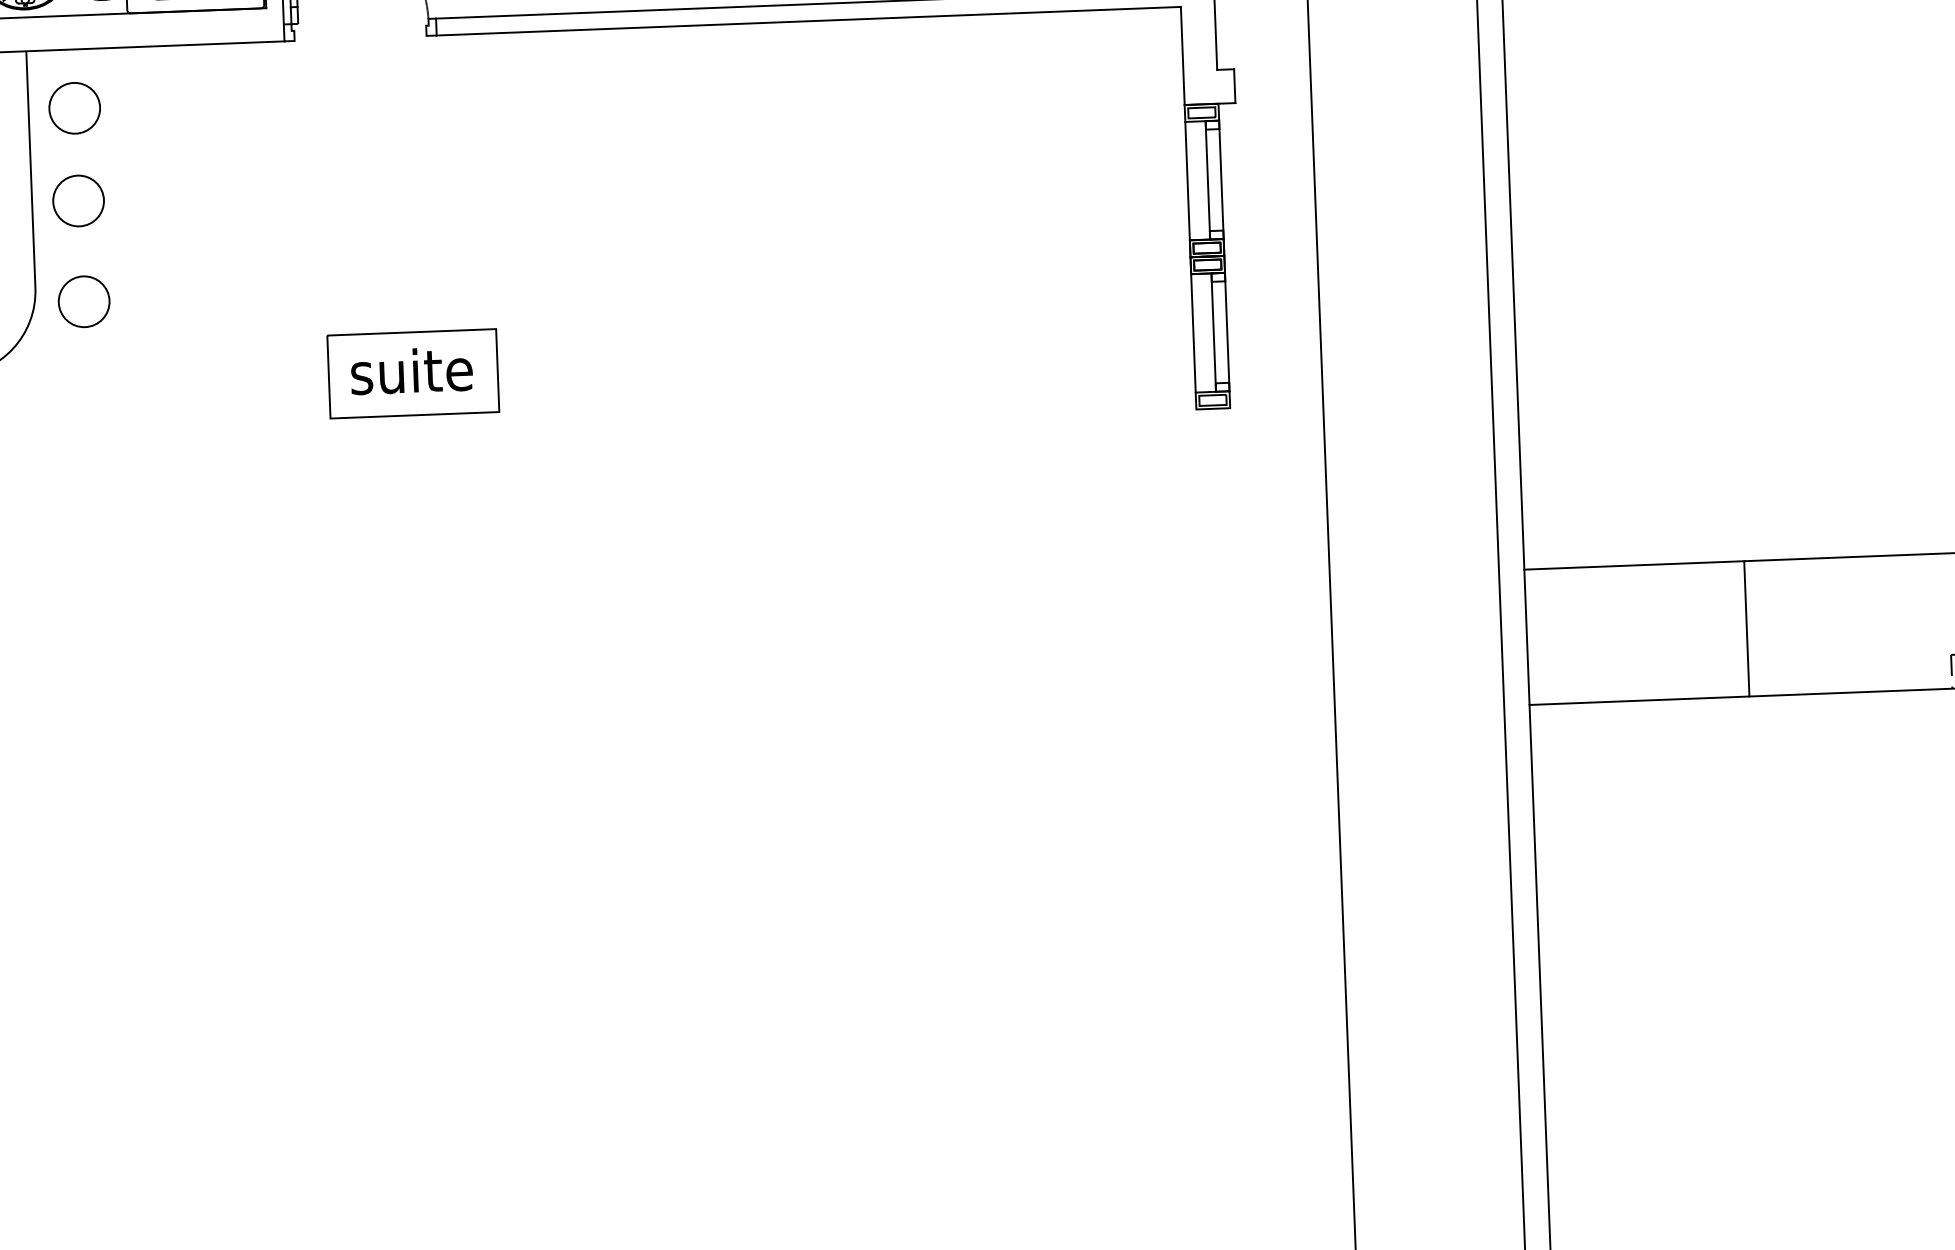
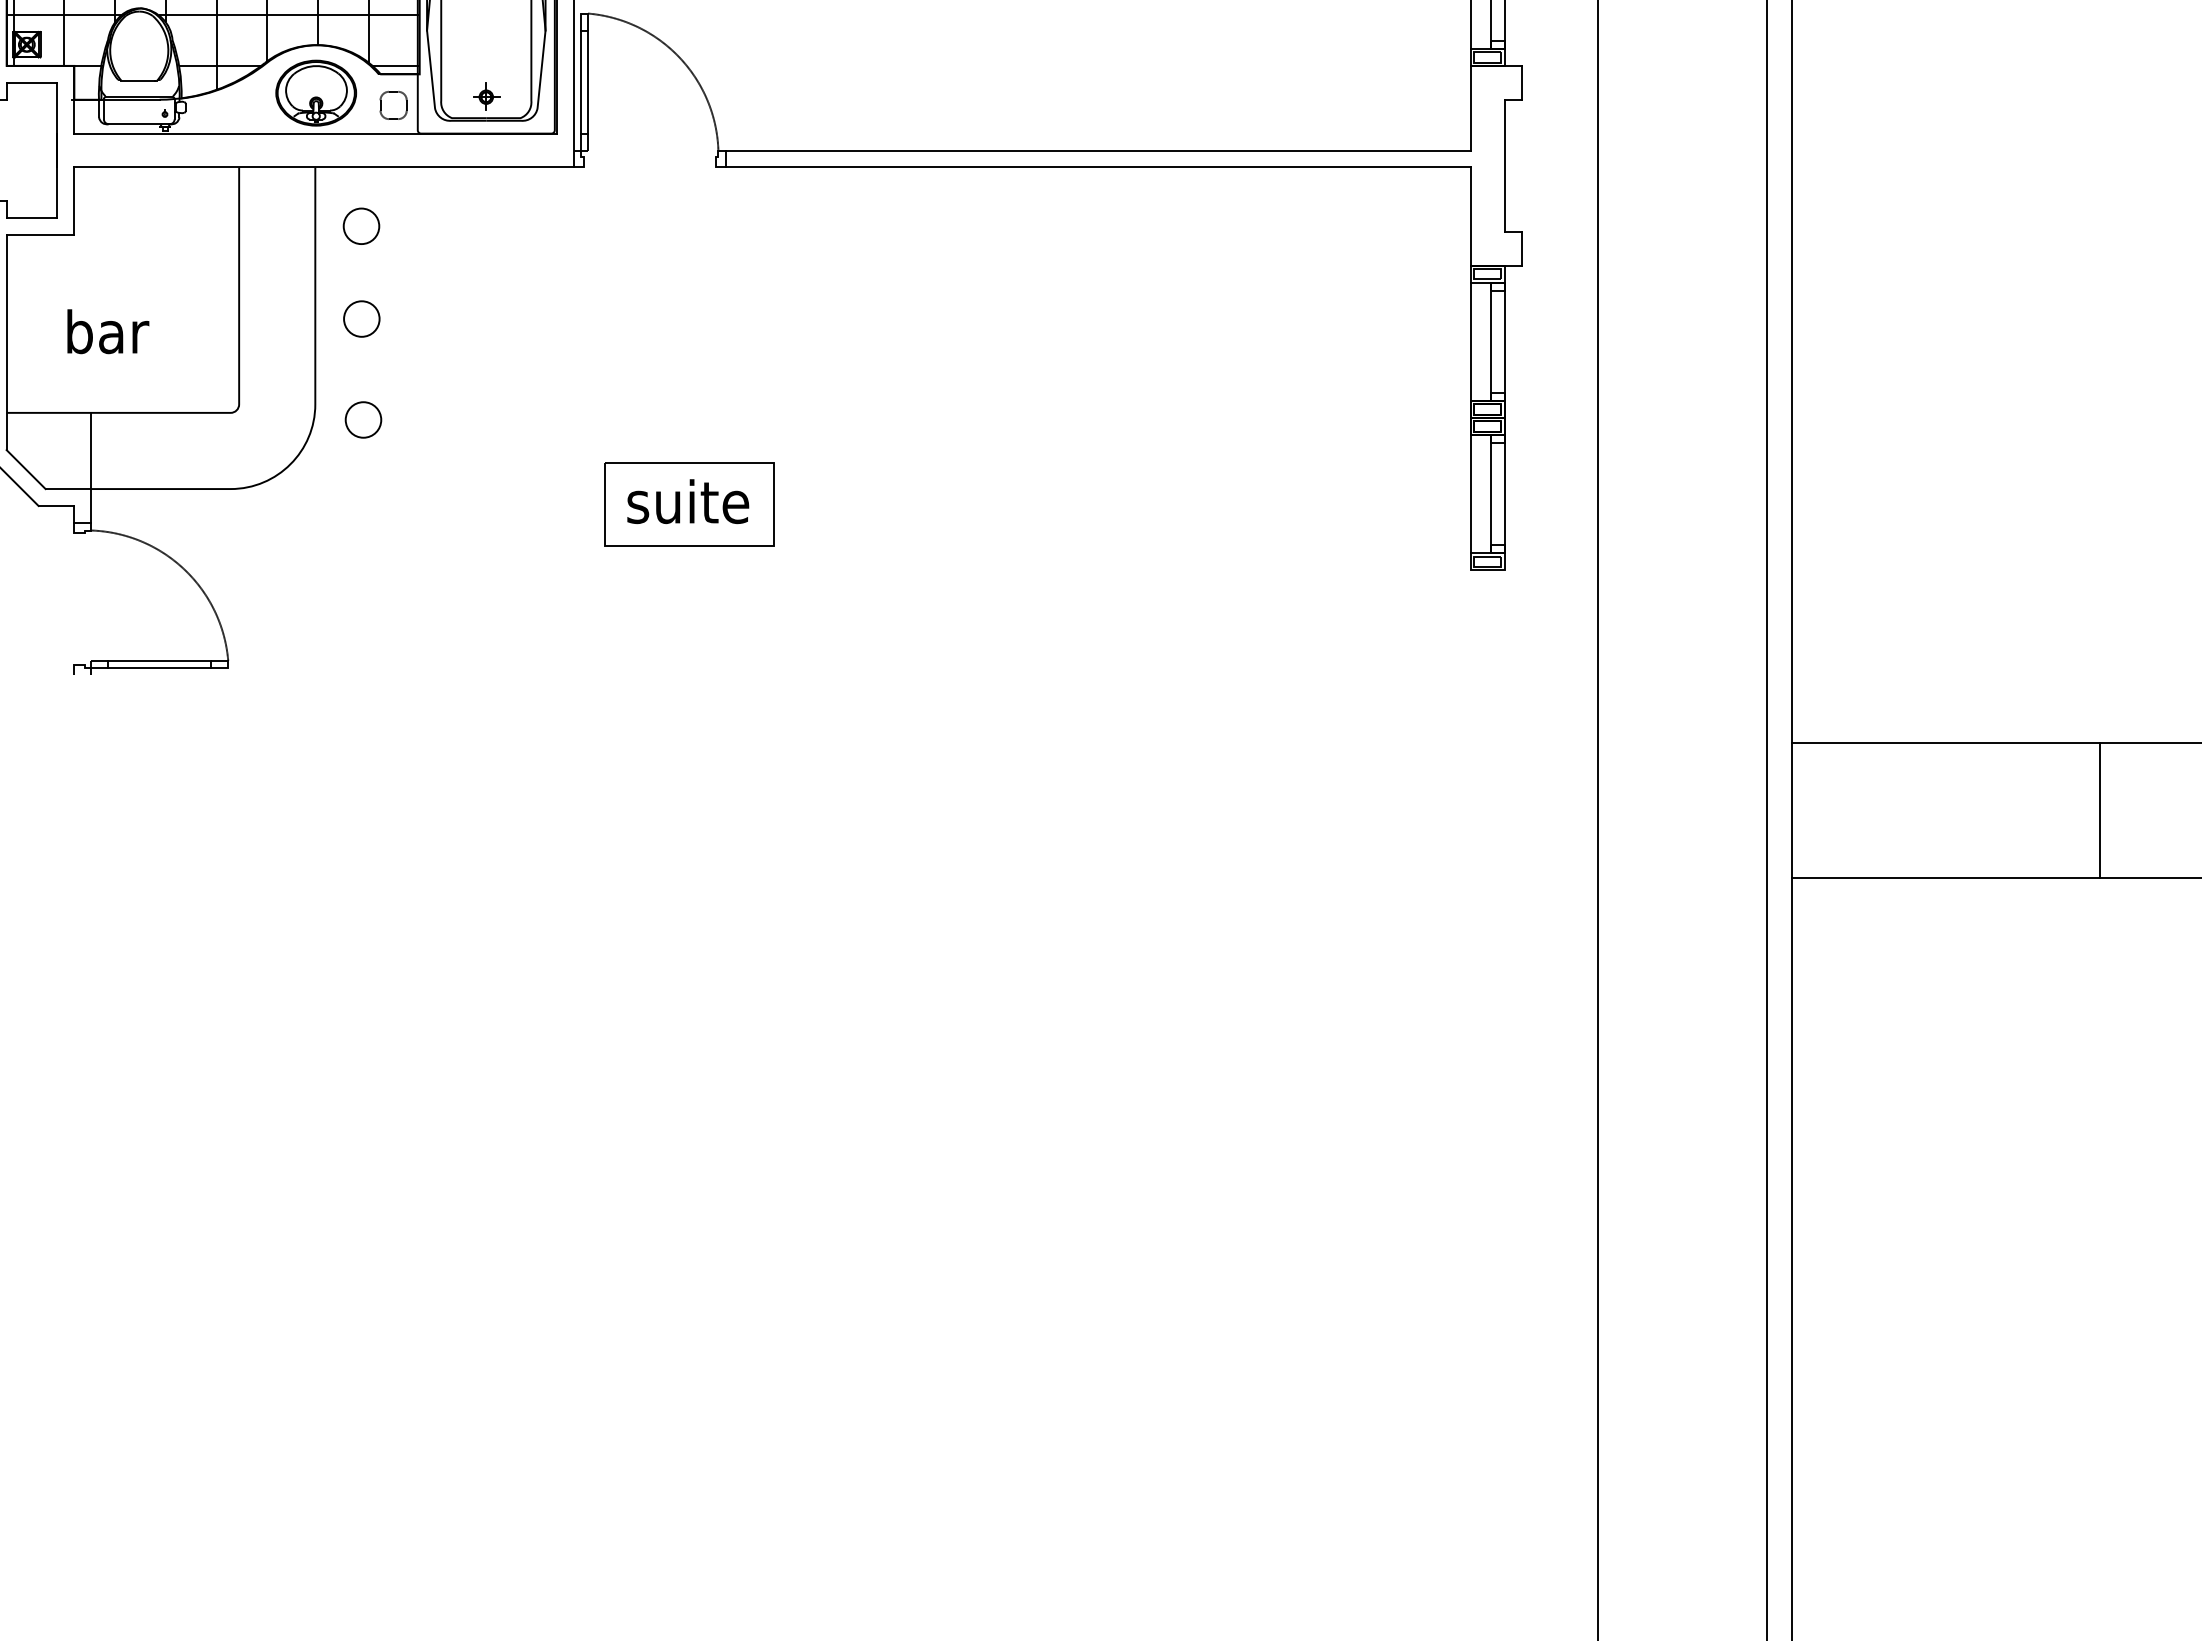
circle: (74, 108) -> (361, 226), size x0.7
circle: (78, 200) -> (361, 318), size x0.7
circle: (84, 301) -> (363, 419), size x0.7
line: (1746, 628) -> (2100, 810), moved

